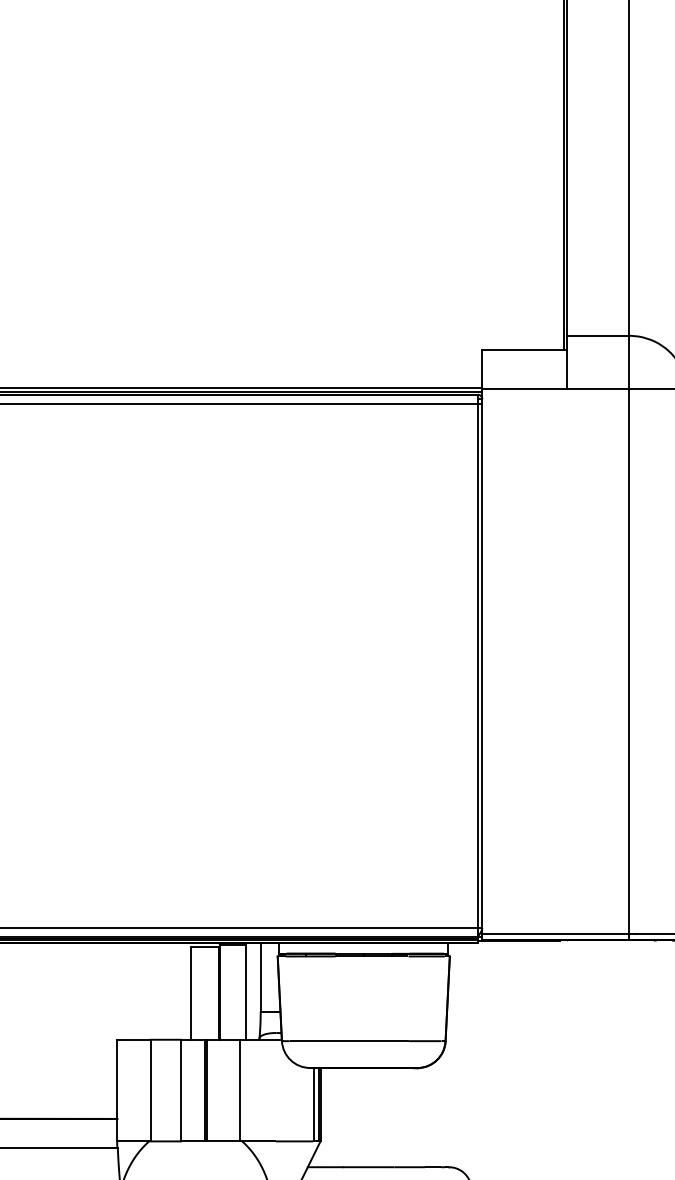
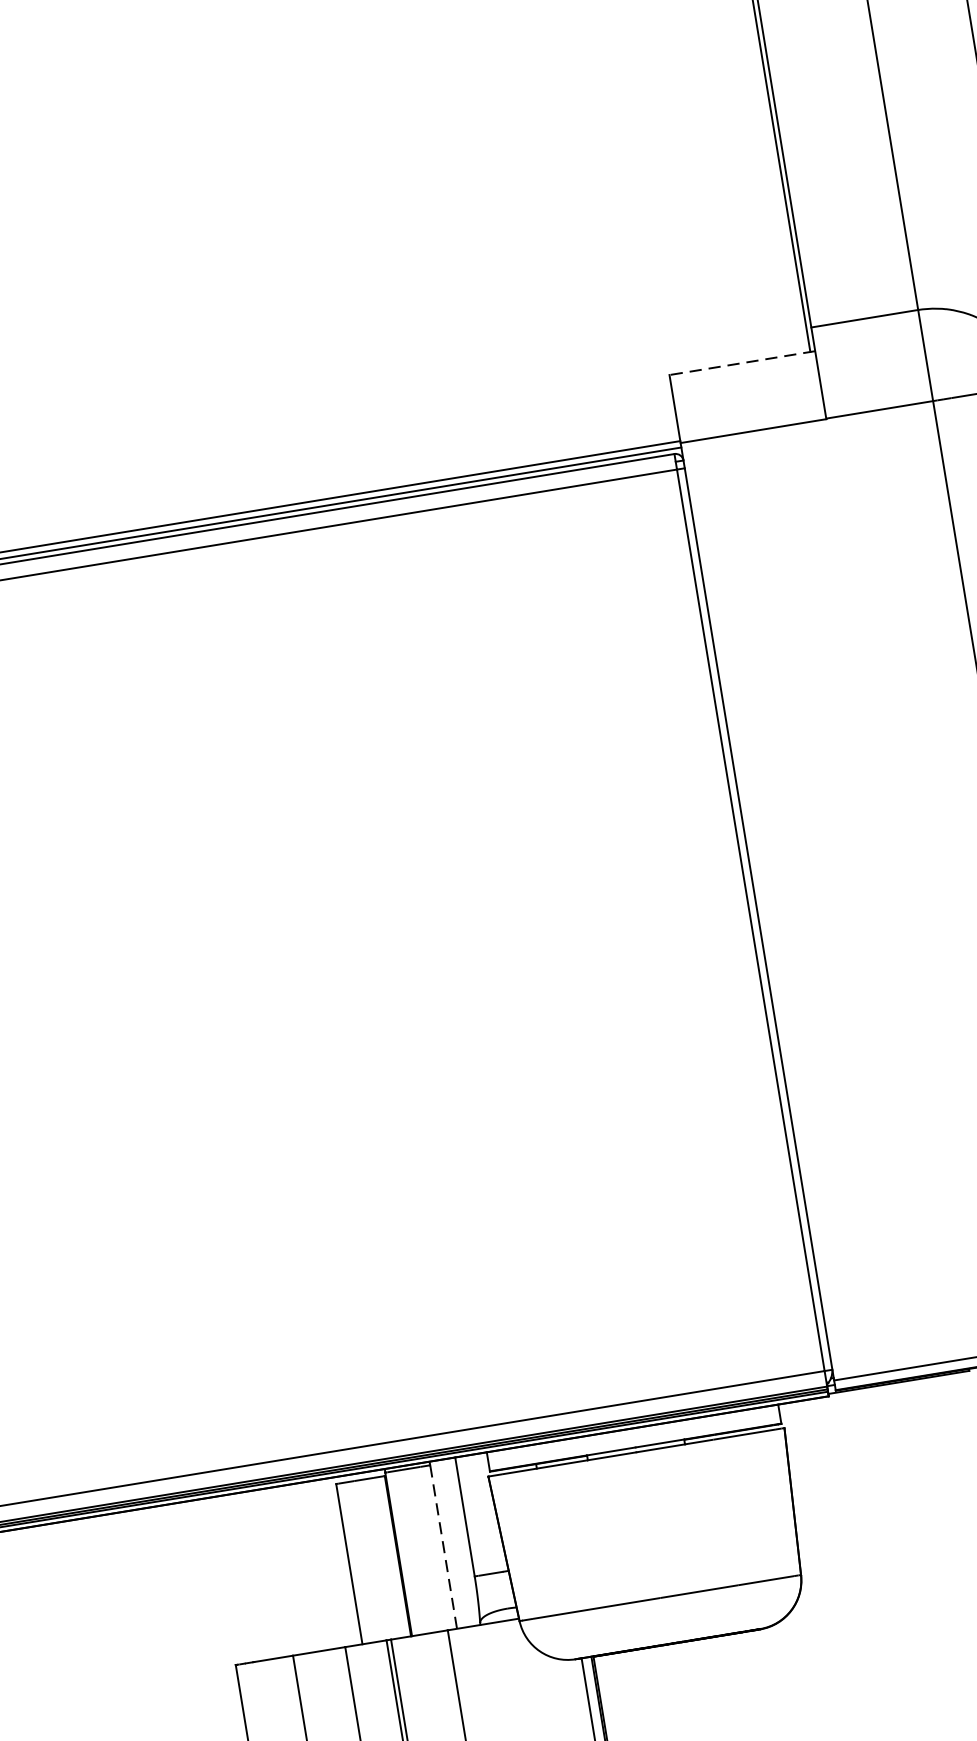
line: (524, 349) -> (741, 363), solid -> dashed
line: (245, 992) -> (443, 1547), solid -> dashed

